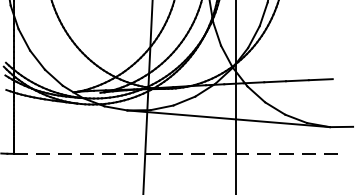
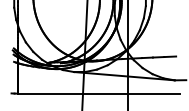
line: (178, 153) -> (99, 93), dashed -> solid

